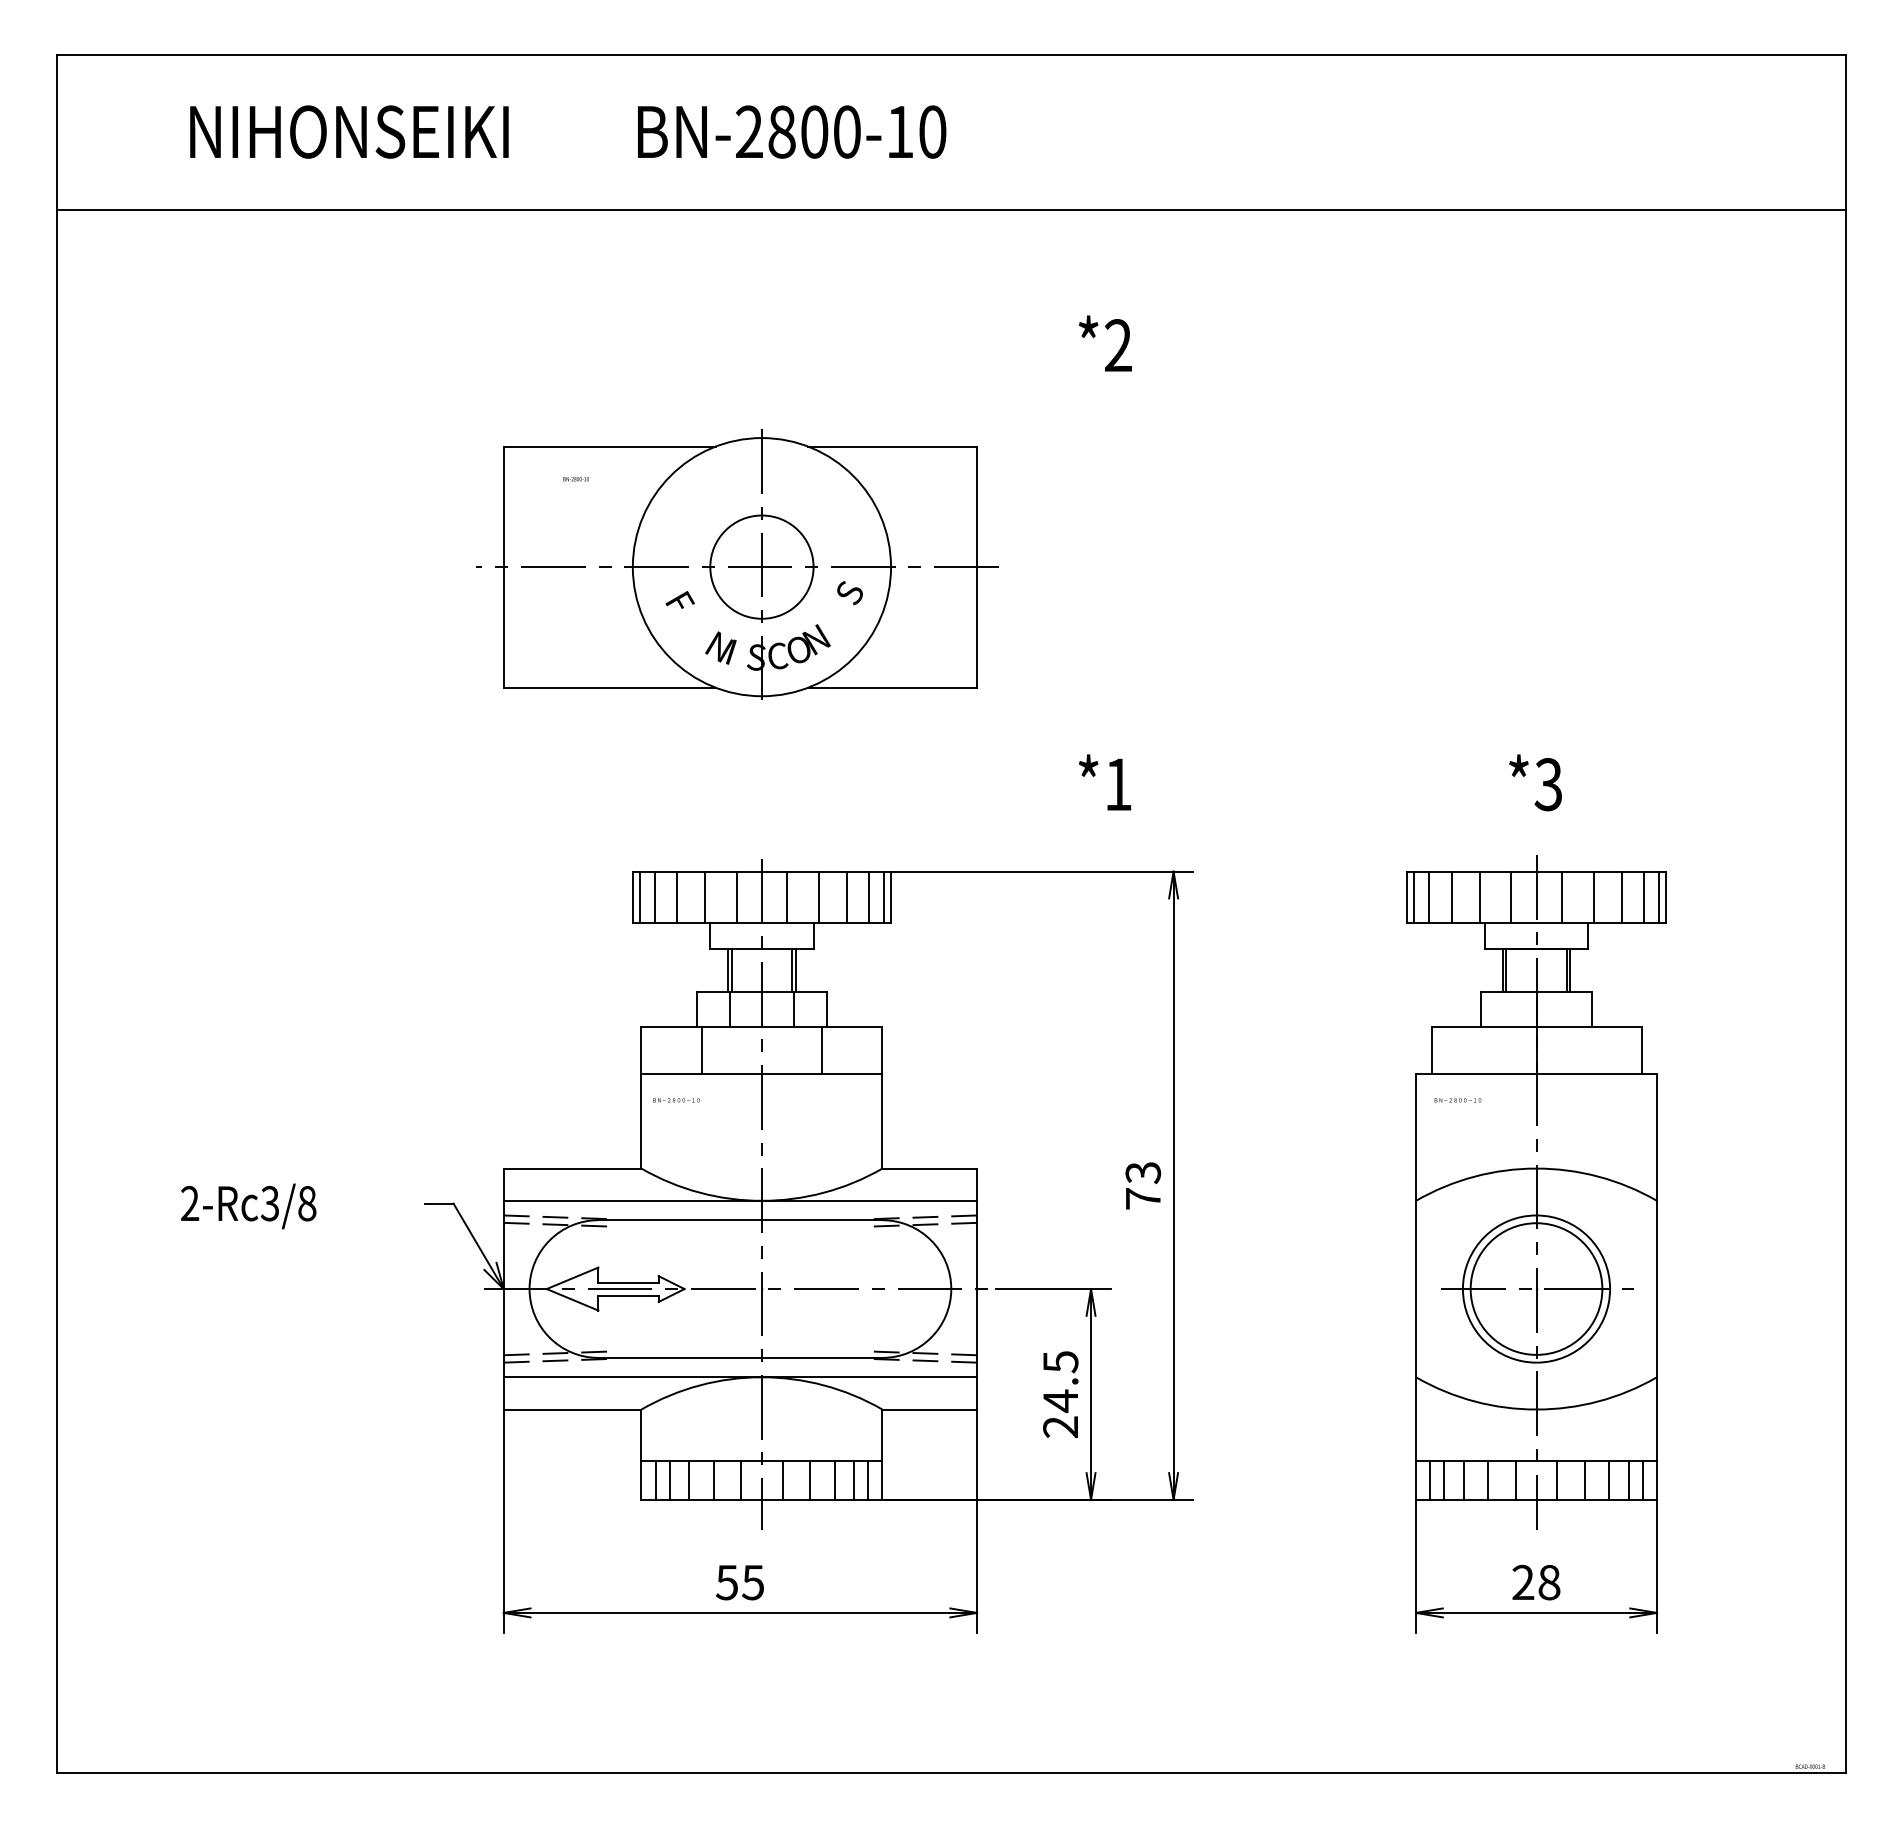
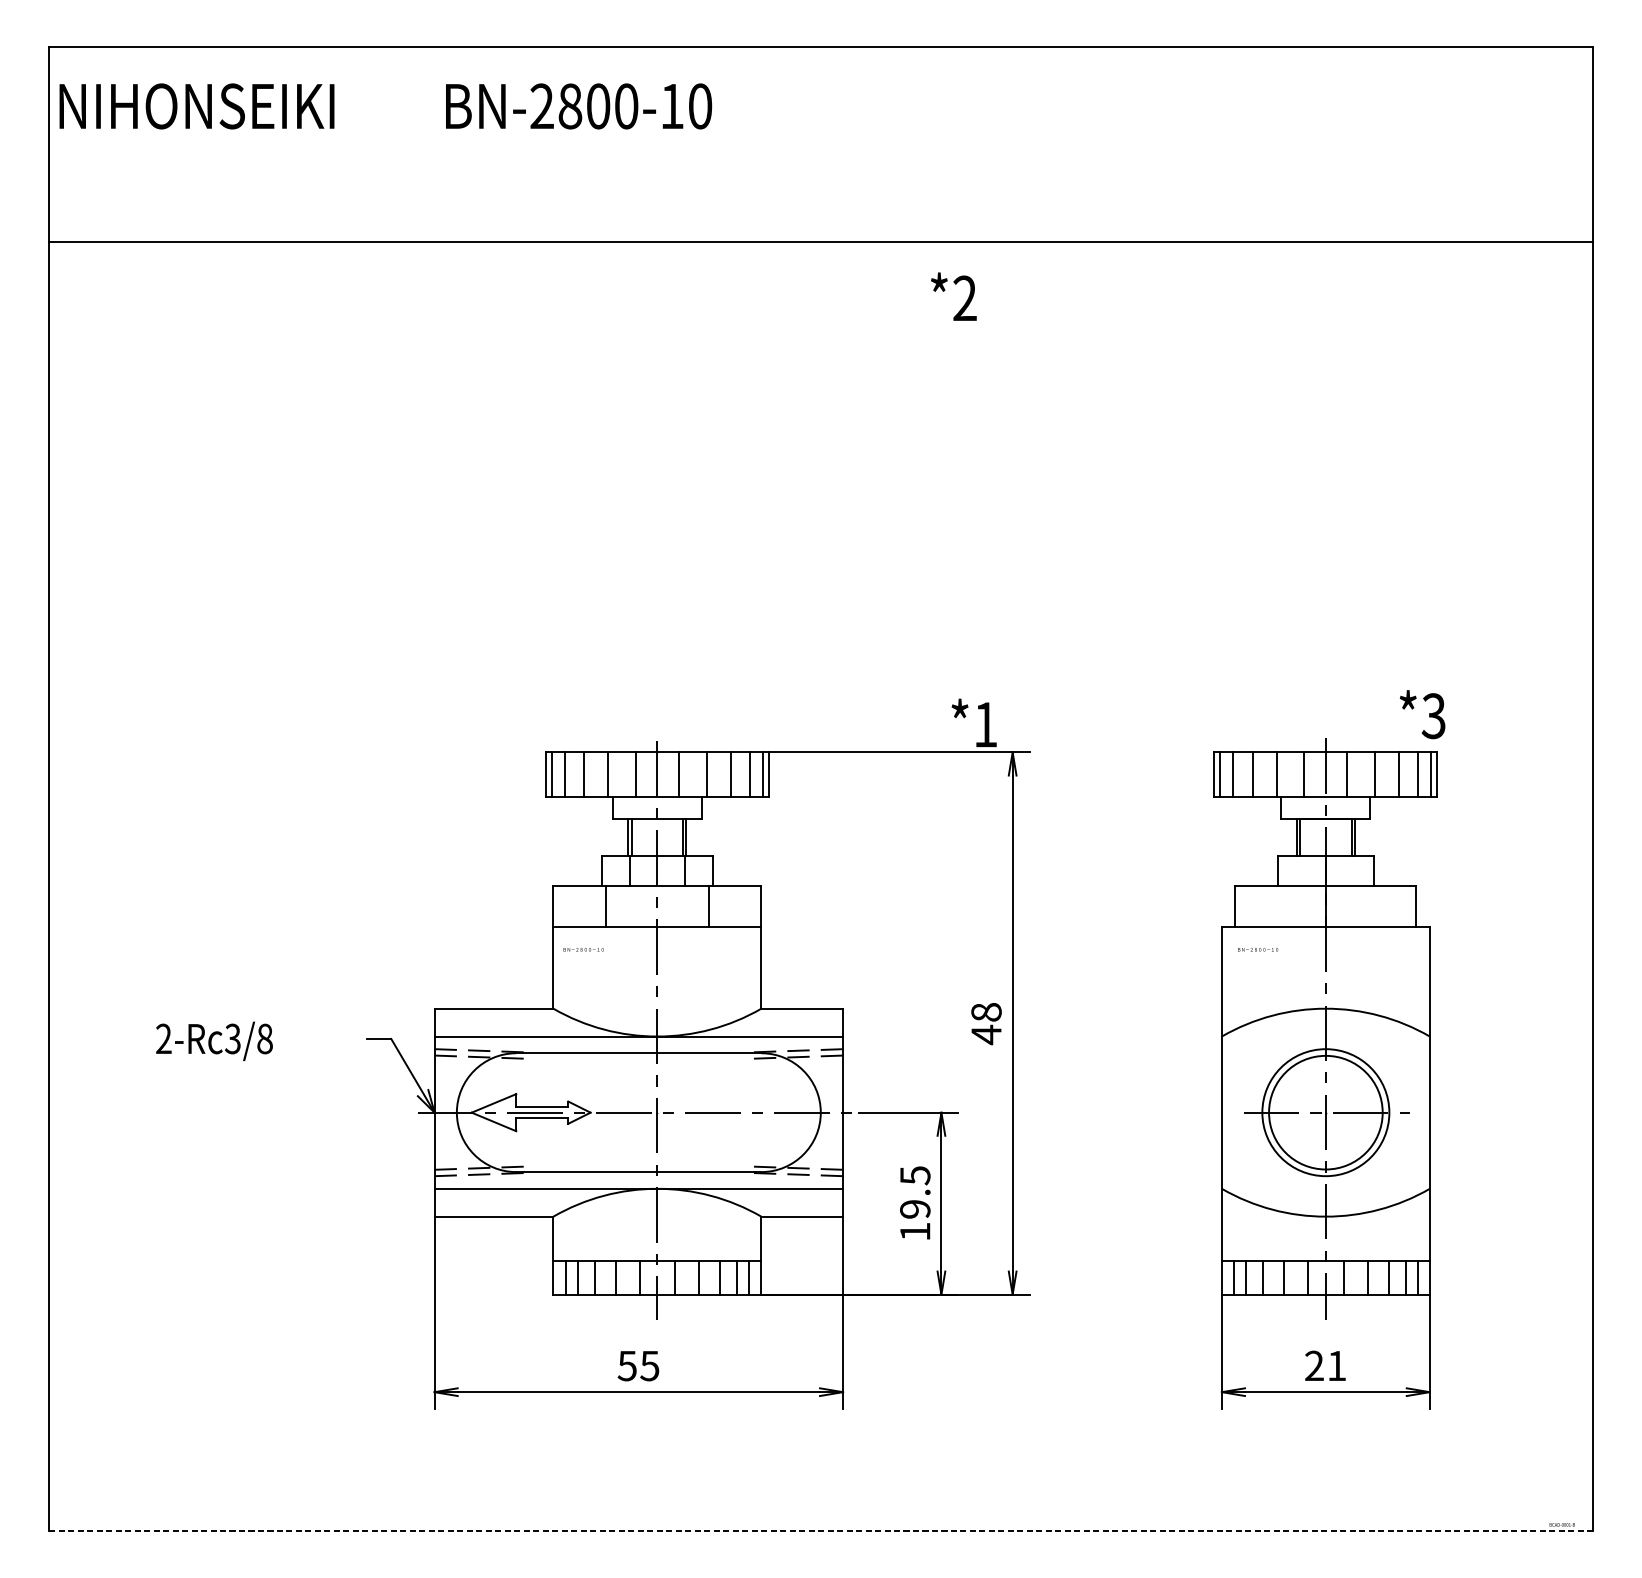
text: (568, 131) -> (386, 105), moved
line: (951, 209) -> (821, 242), moved
part: (737, 564) -> (636, 487), removed
text: (1105, 782) -> (974, 722), moved
text: (1535, 782) -> (1422, 714), moved
text: (1142, 1185) -> (985, 1023), 73 -> 48
text: (1060, 1413) -> (915, 1220), 24.5 -> 19.5
text: (1549, 1582) -> (1337, 1365), 28 -> 21
line: (952, 1773) -> (821, 1530), solid -> dashed

